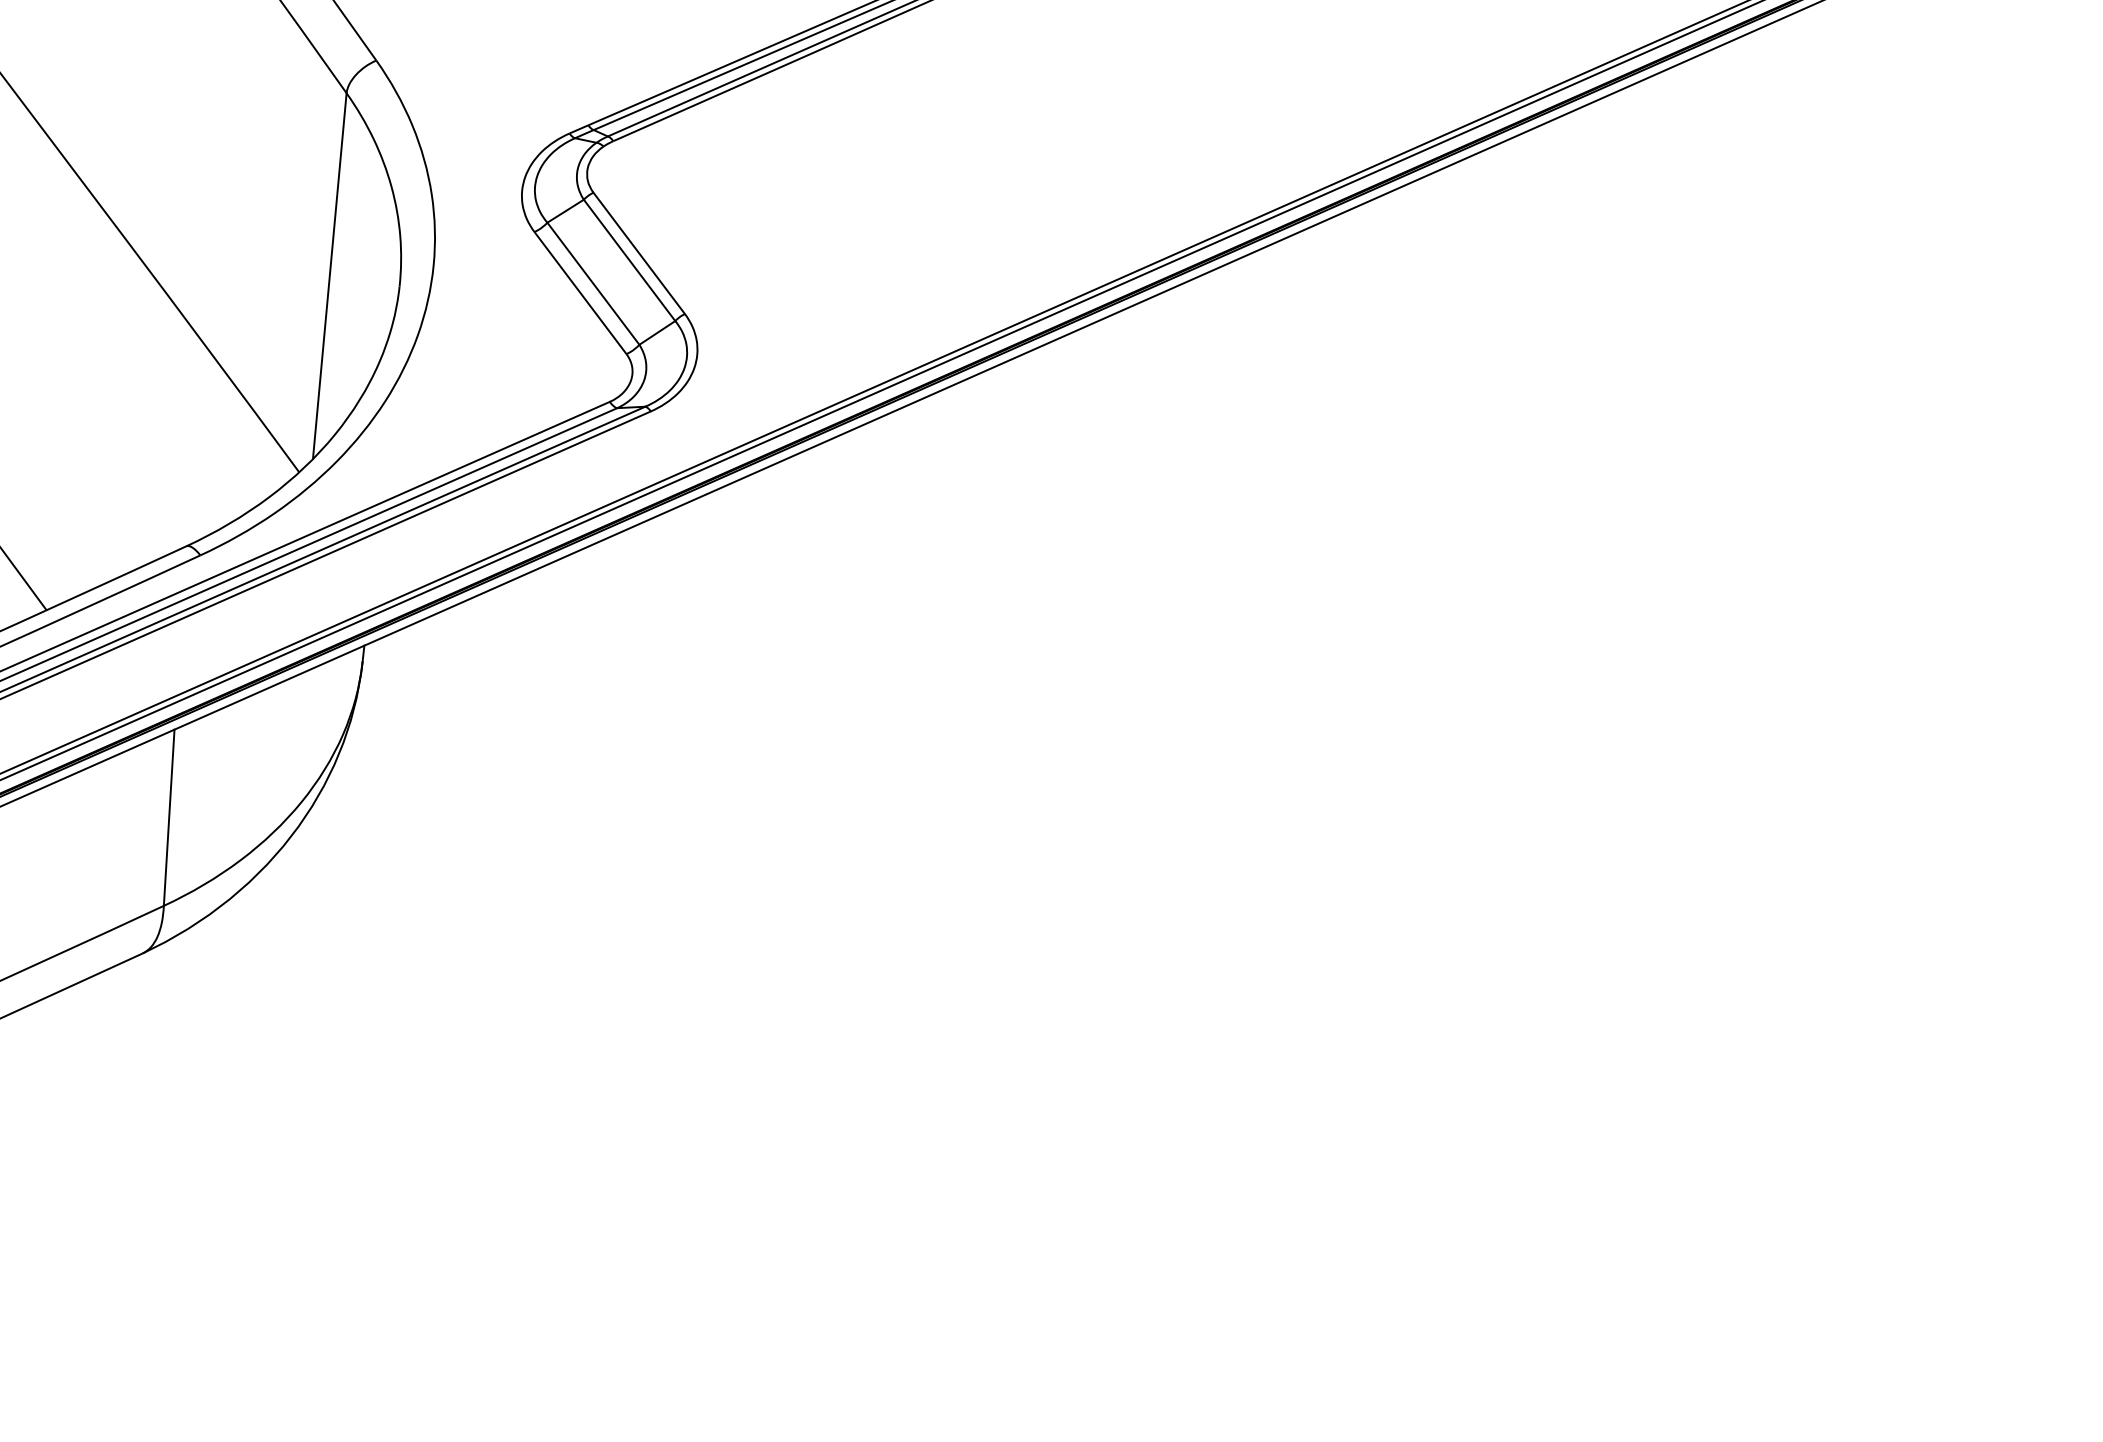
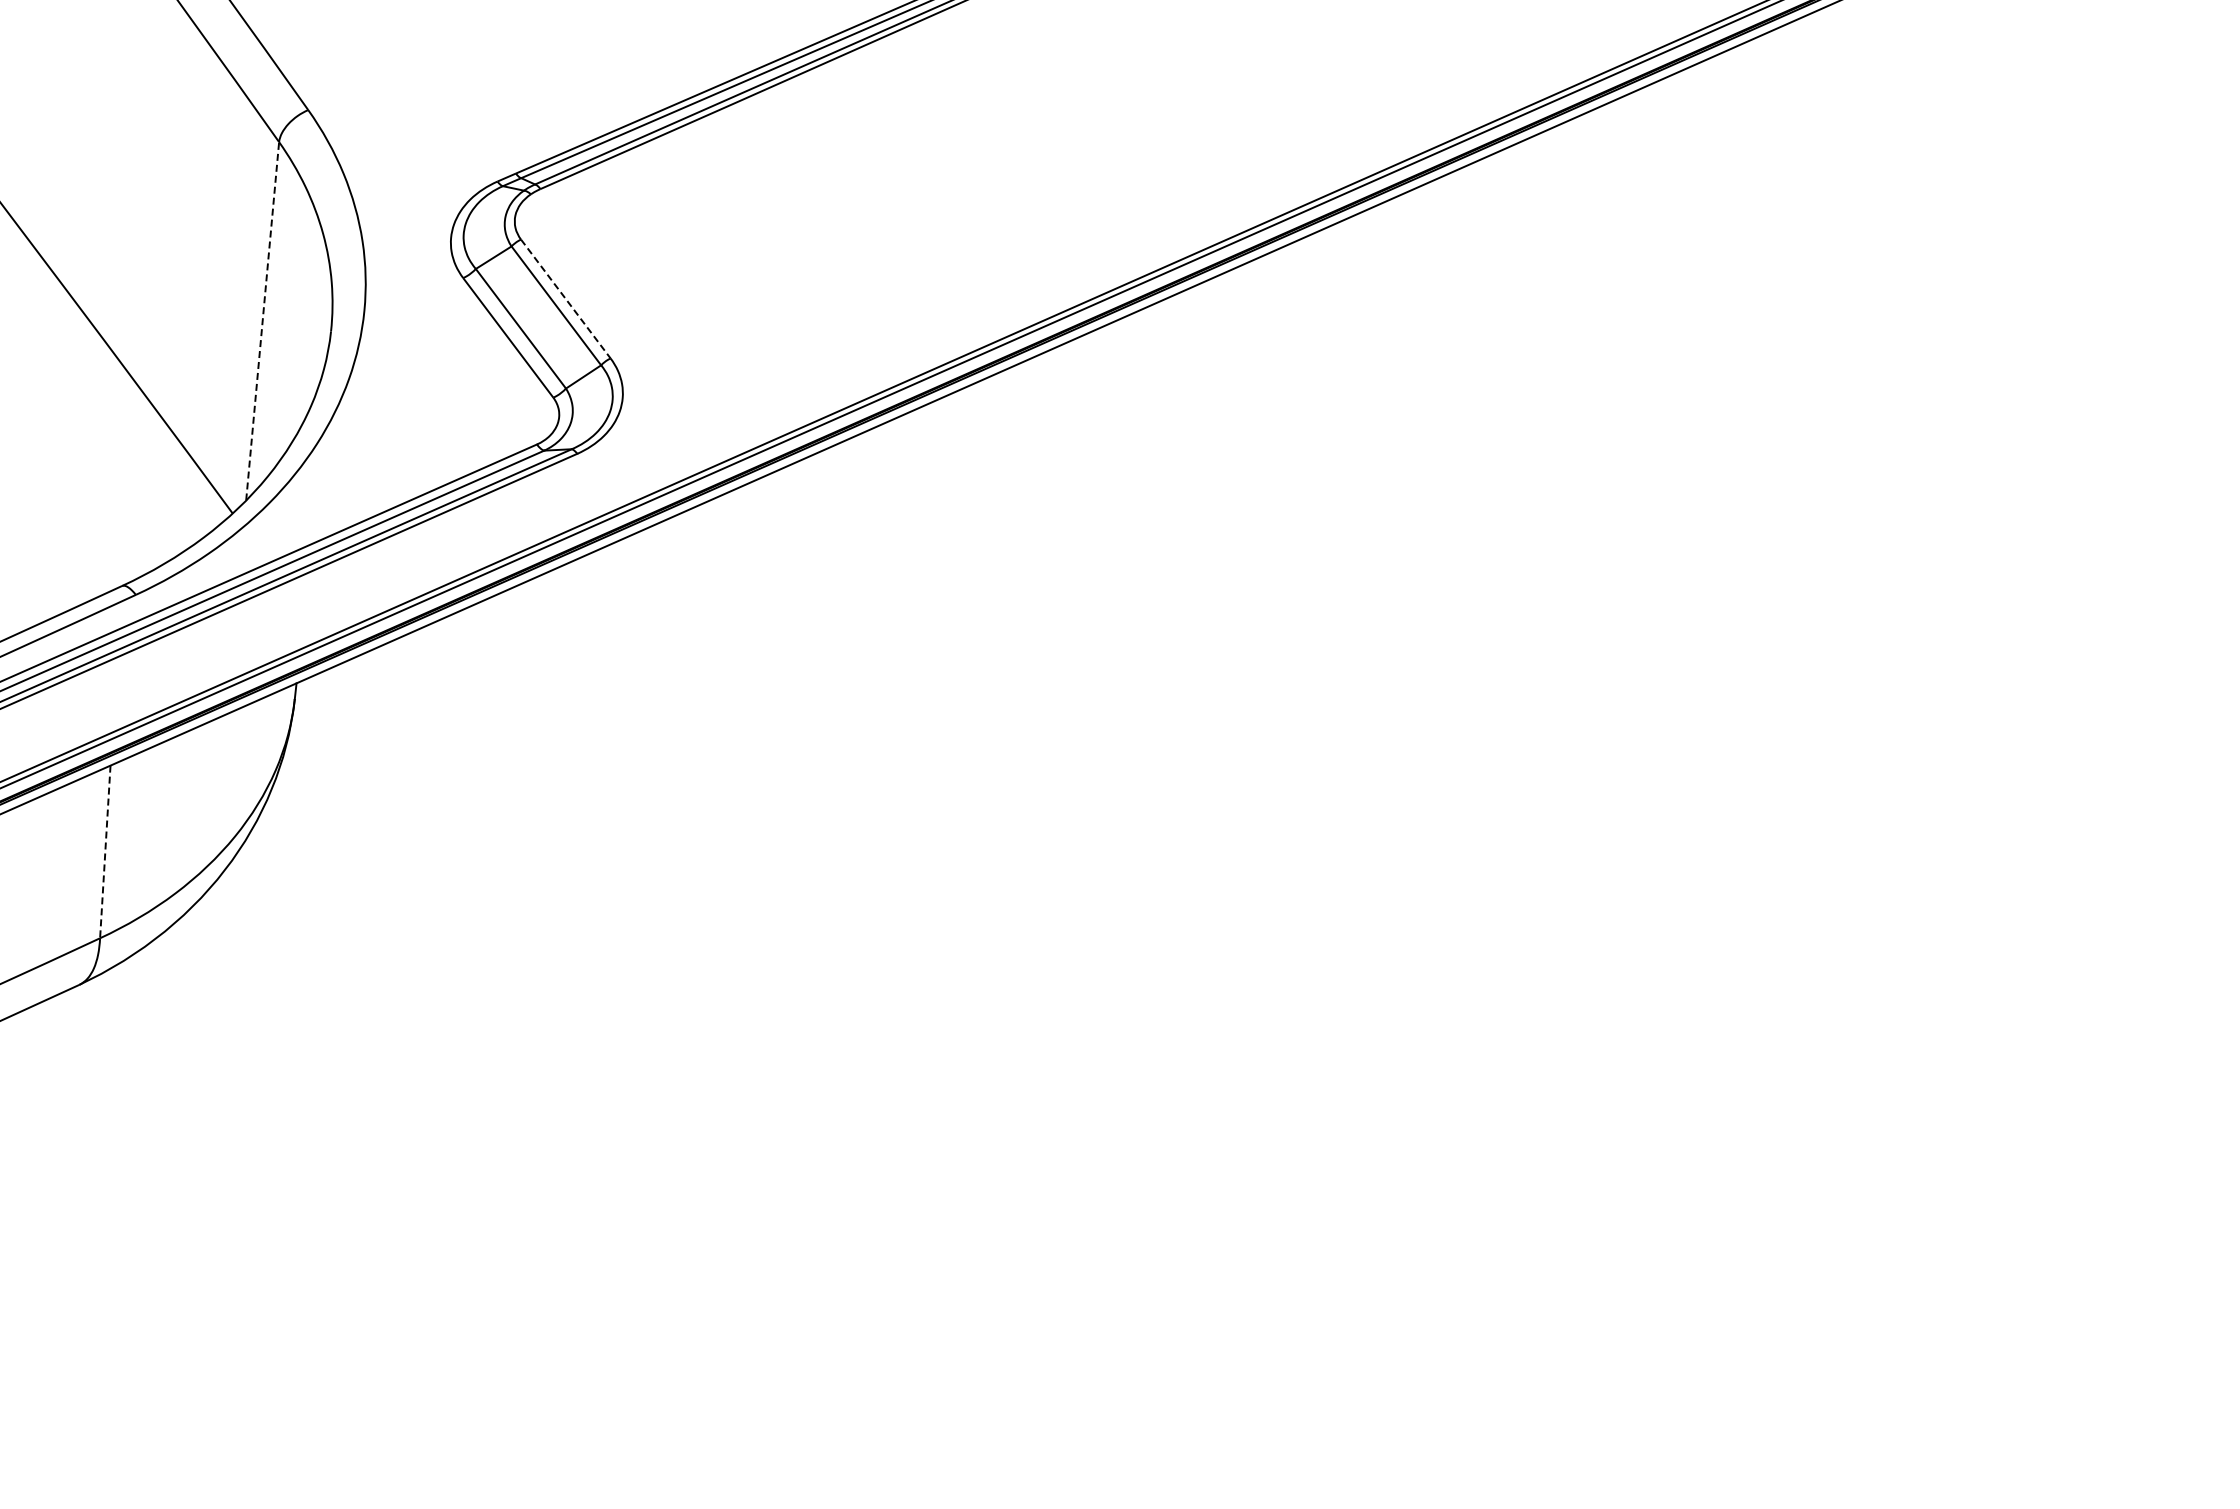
line: (639, 253) -> (566, 299), solid -> dashed
line: (329, 276) -> (262, 321), solid -> dashed
line: (169, 818) -> (105, 852), solid -> dashed

